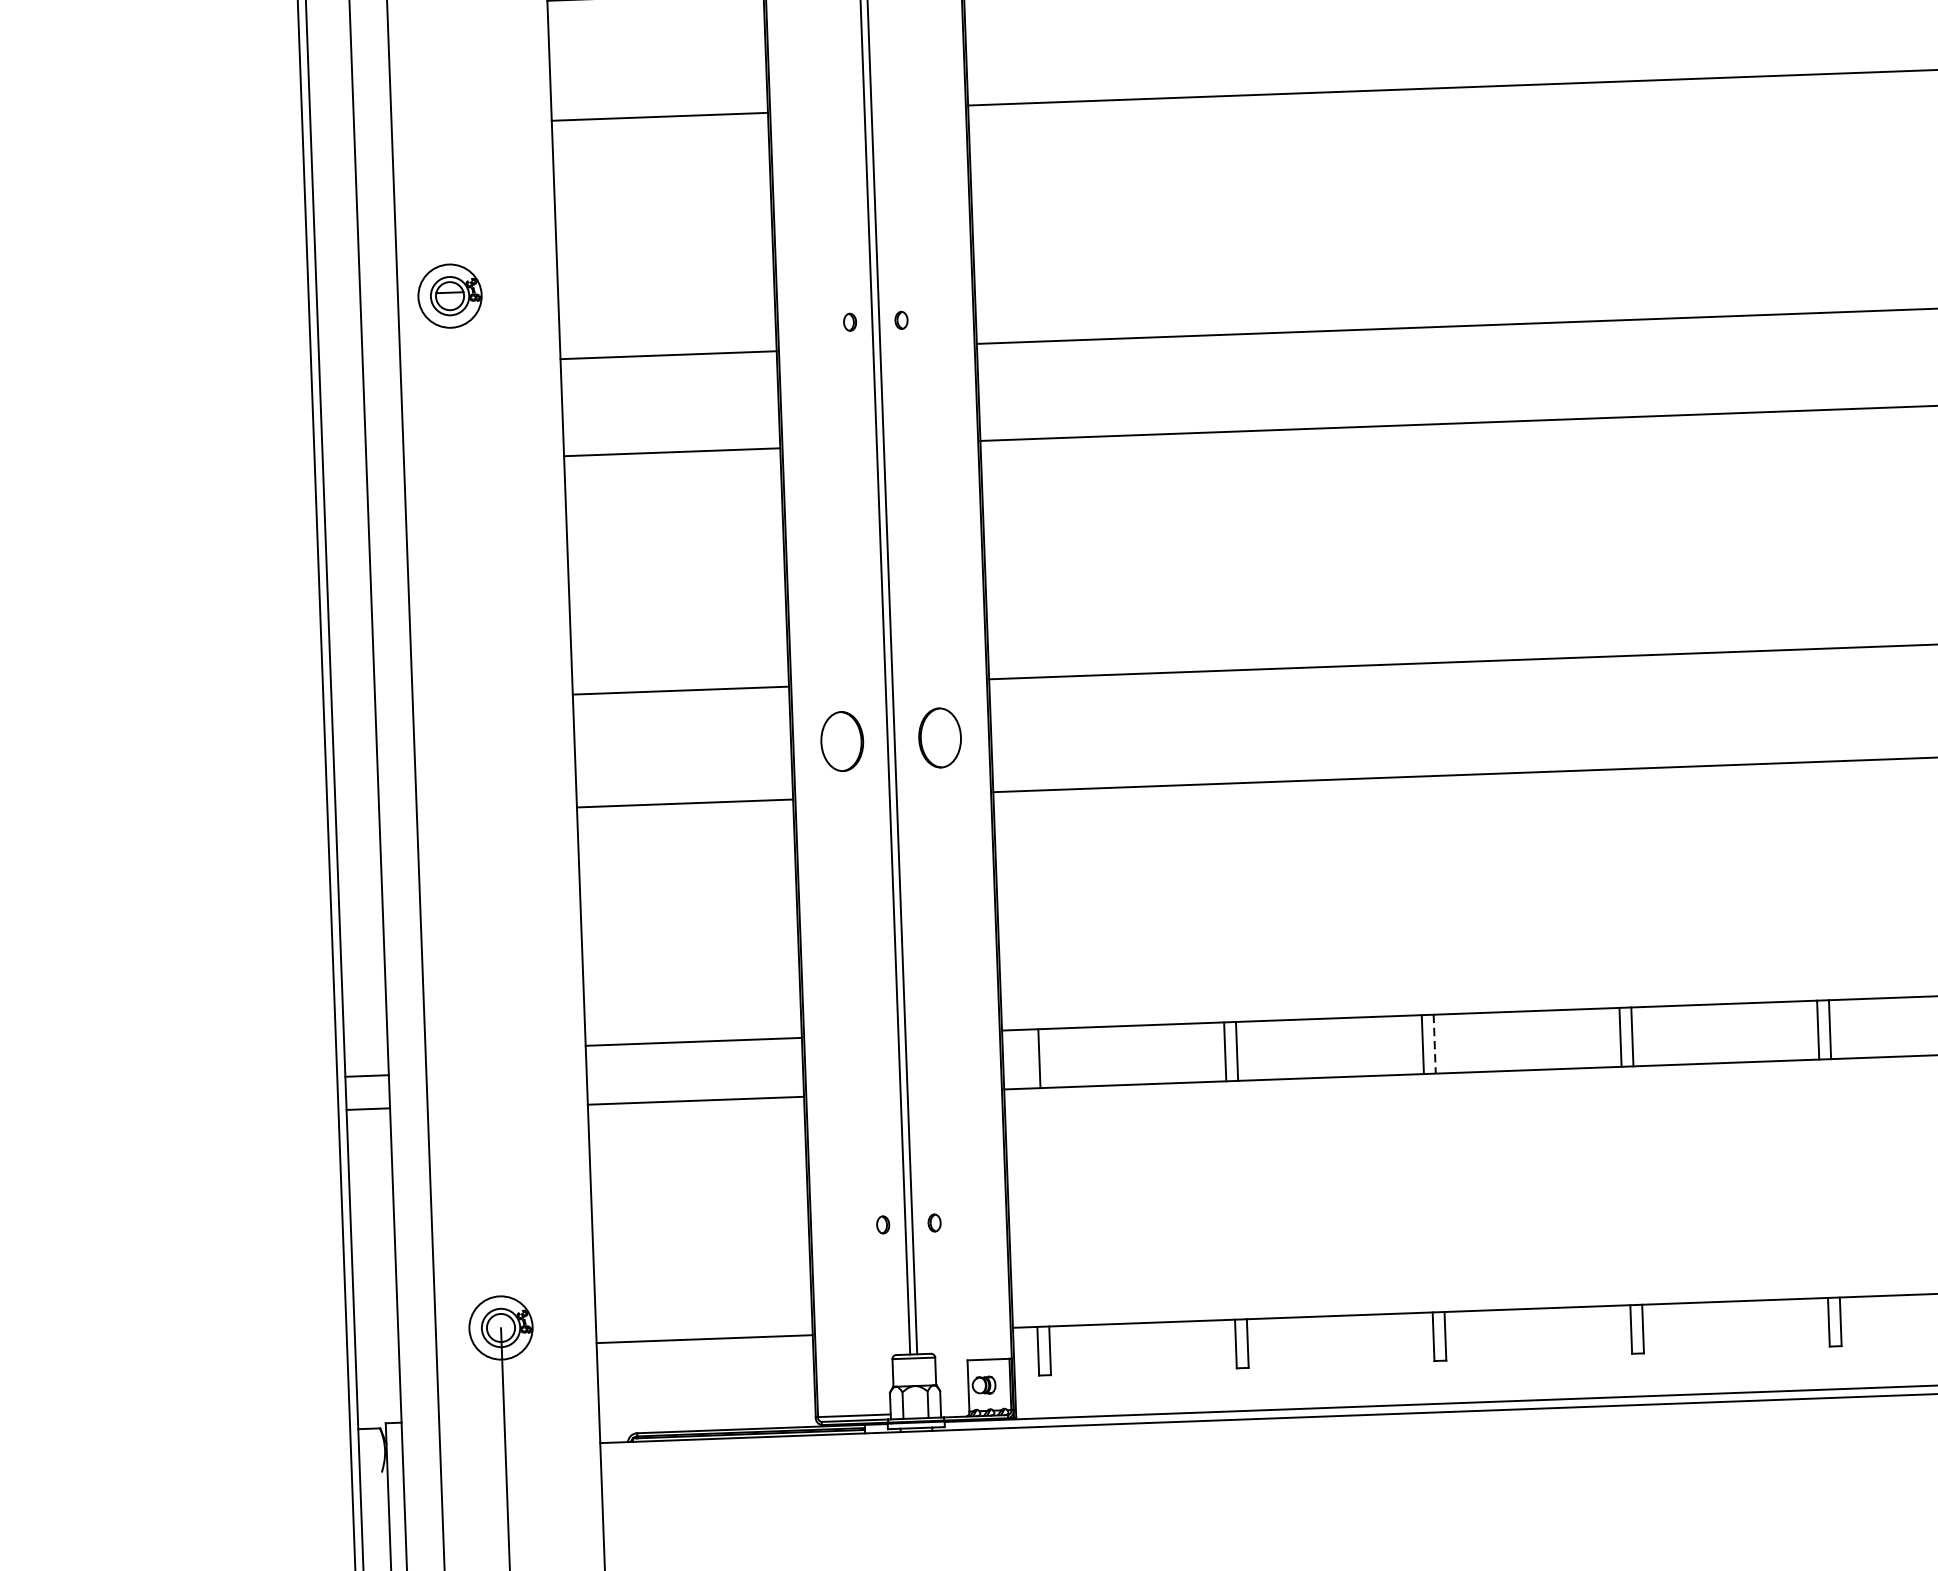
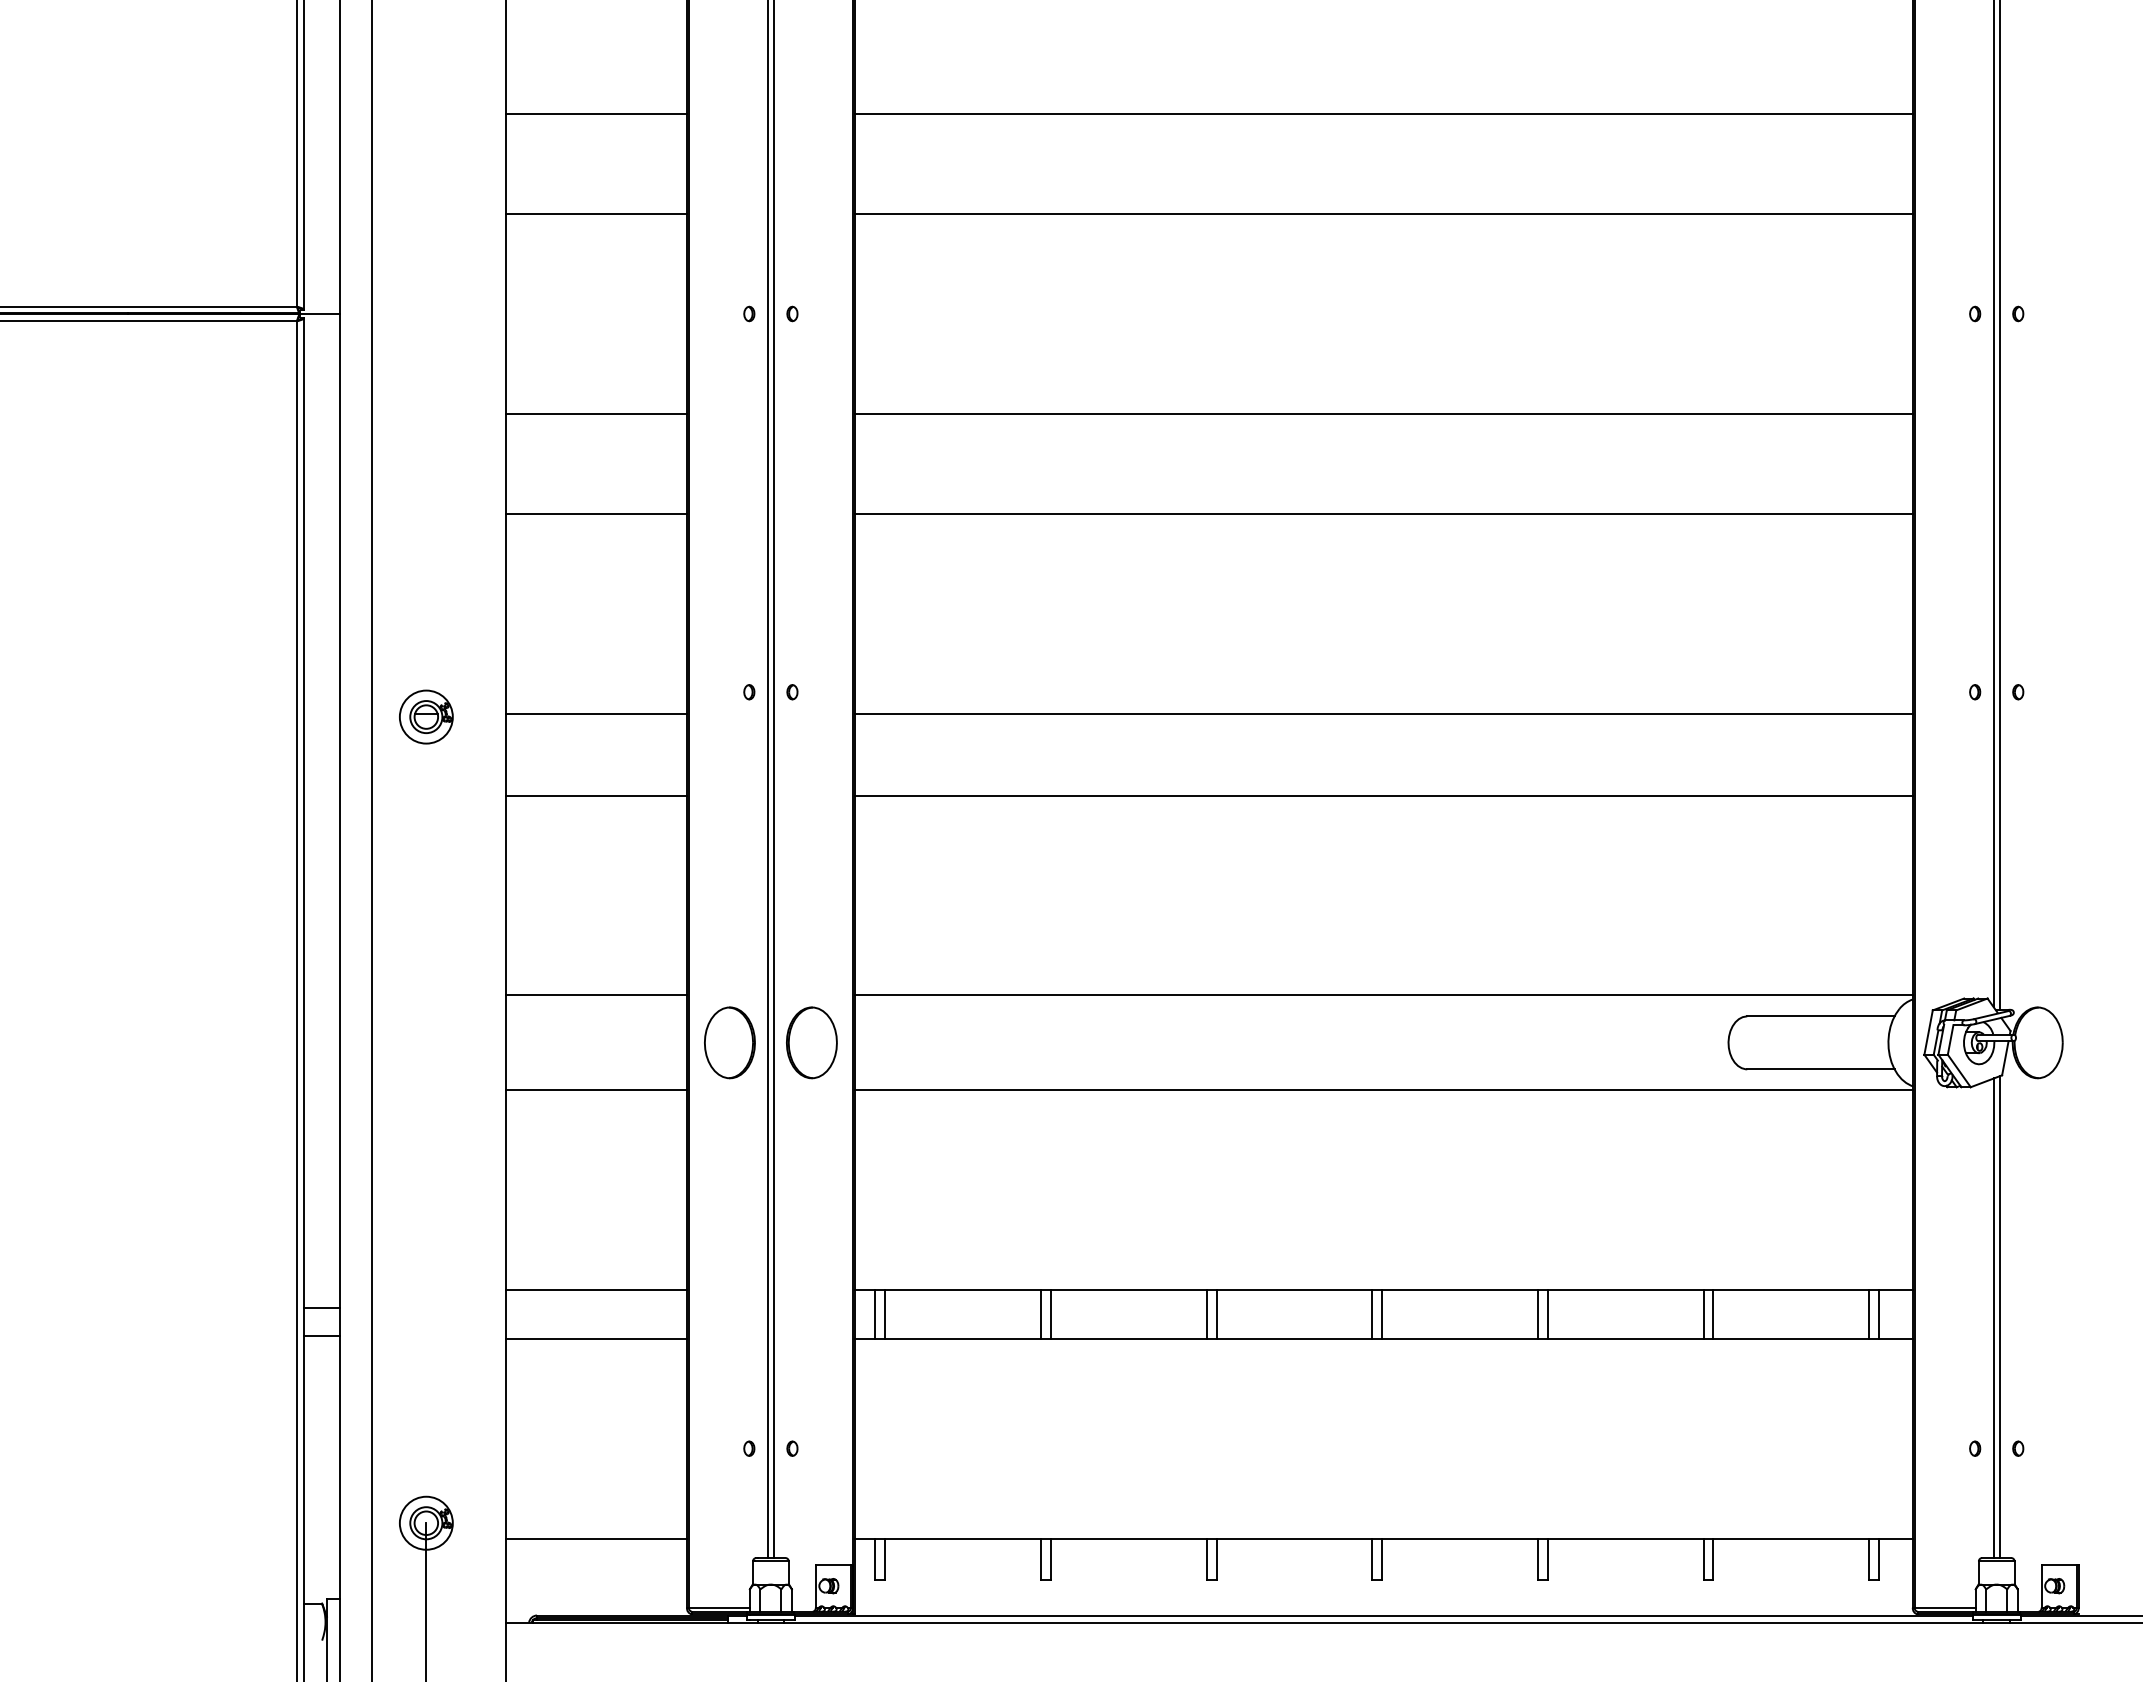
part: (450, 295) -> (426, 716), moved
part: (939, 737) -> (811, 1042), size x1.43
part: (841, 741) -> (729, 1042), size x1.43
line: (1434, 1044) -> (1216, 1314), dashed -> solid
line: (1027, 1059) -> (875, 1314), added

